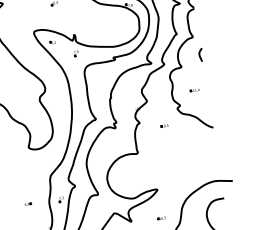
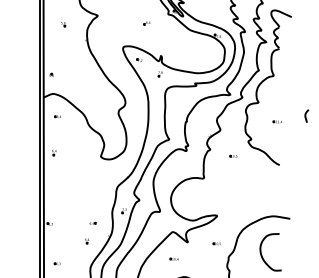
curve: (200, 54) -> (306, 115), moved
part: (193, 90) -> (276, 121), moved
part: (27, 203) -> (92, 222), moved

